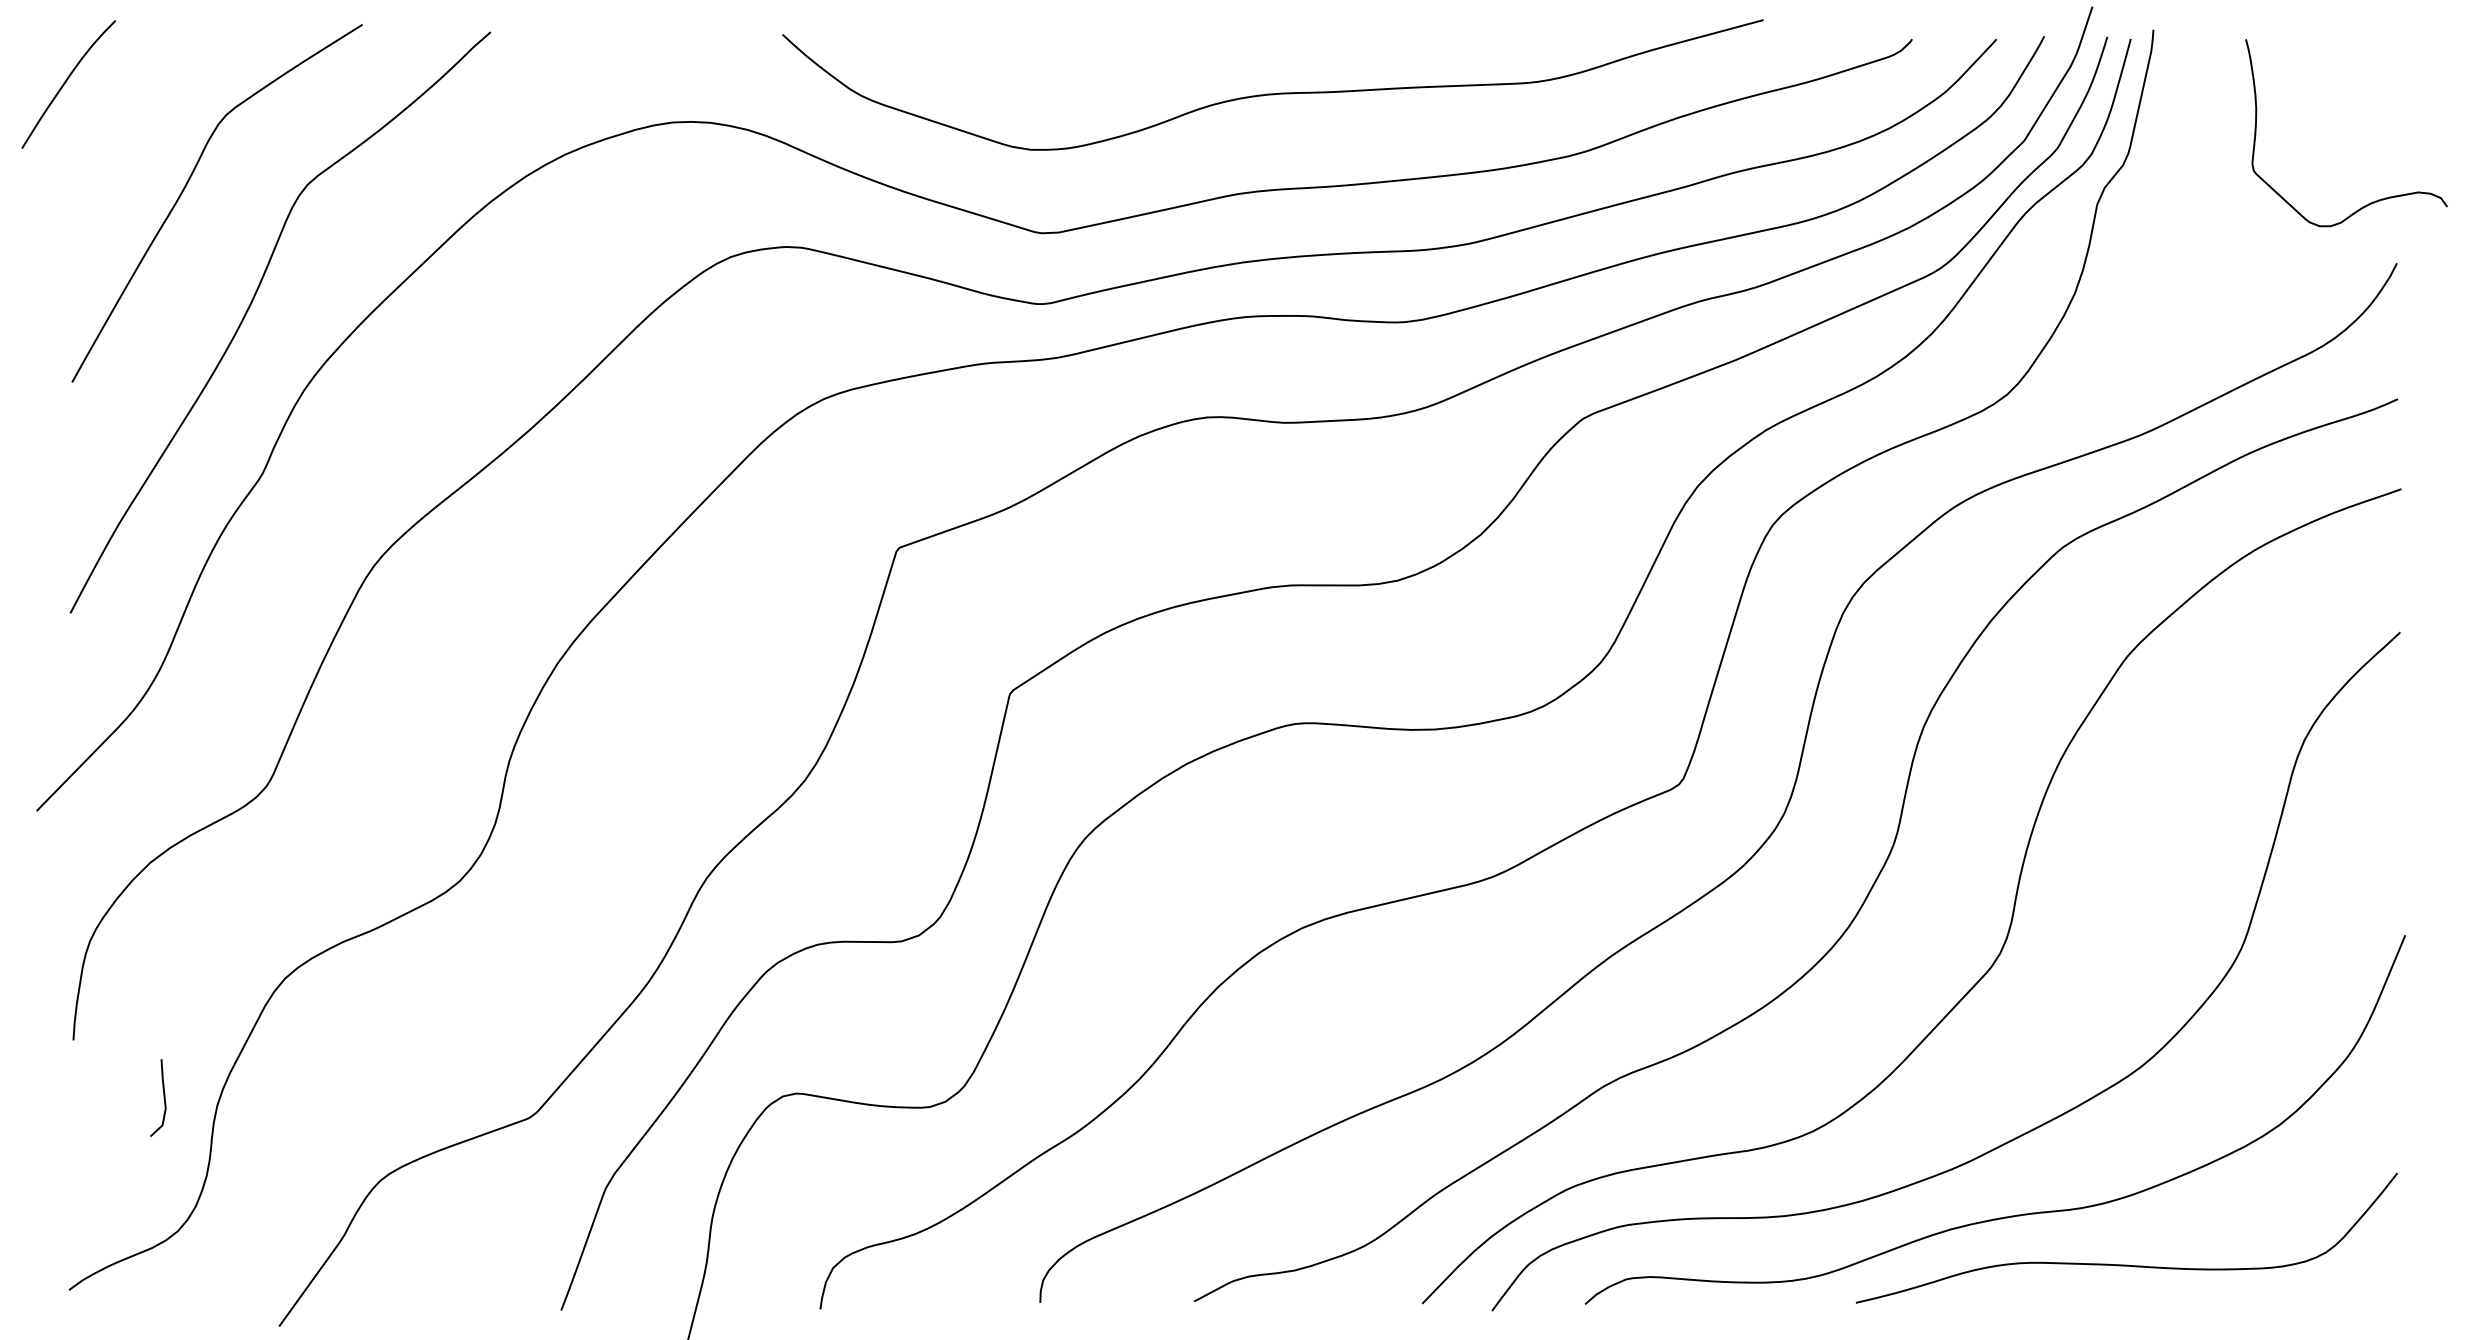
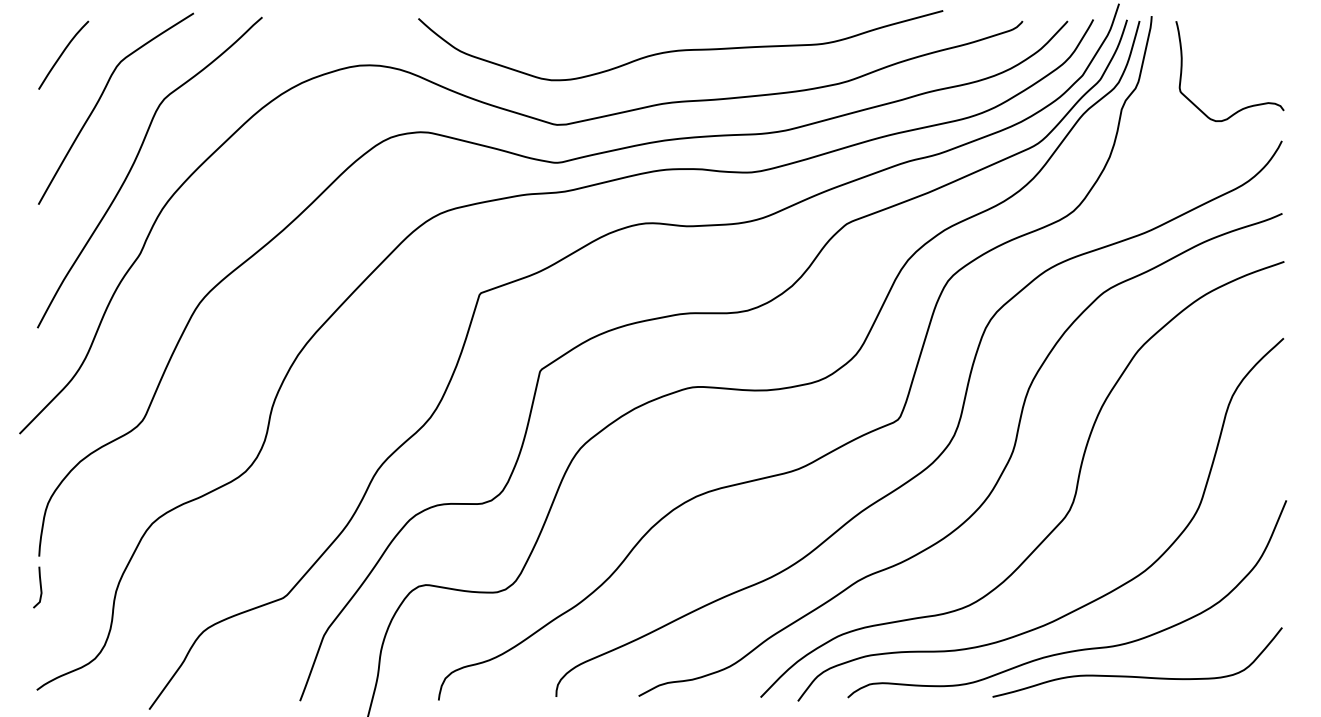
curve: (68, 81) -> (63, 53), moved
curve: (2371, 200) -> (1243, 107), moved
line: (161, 1094) -> (39, 585), moved

